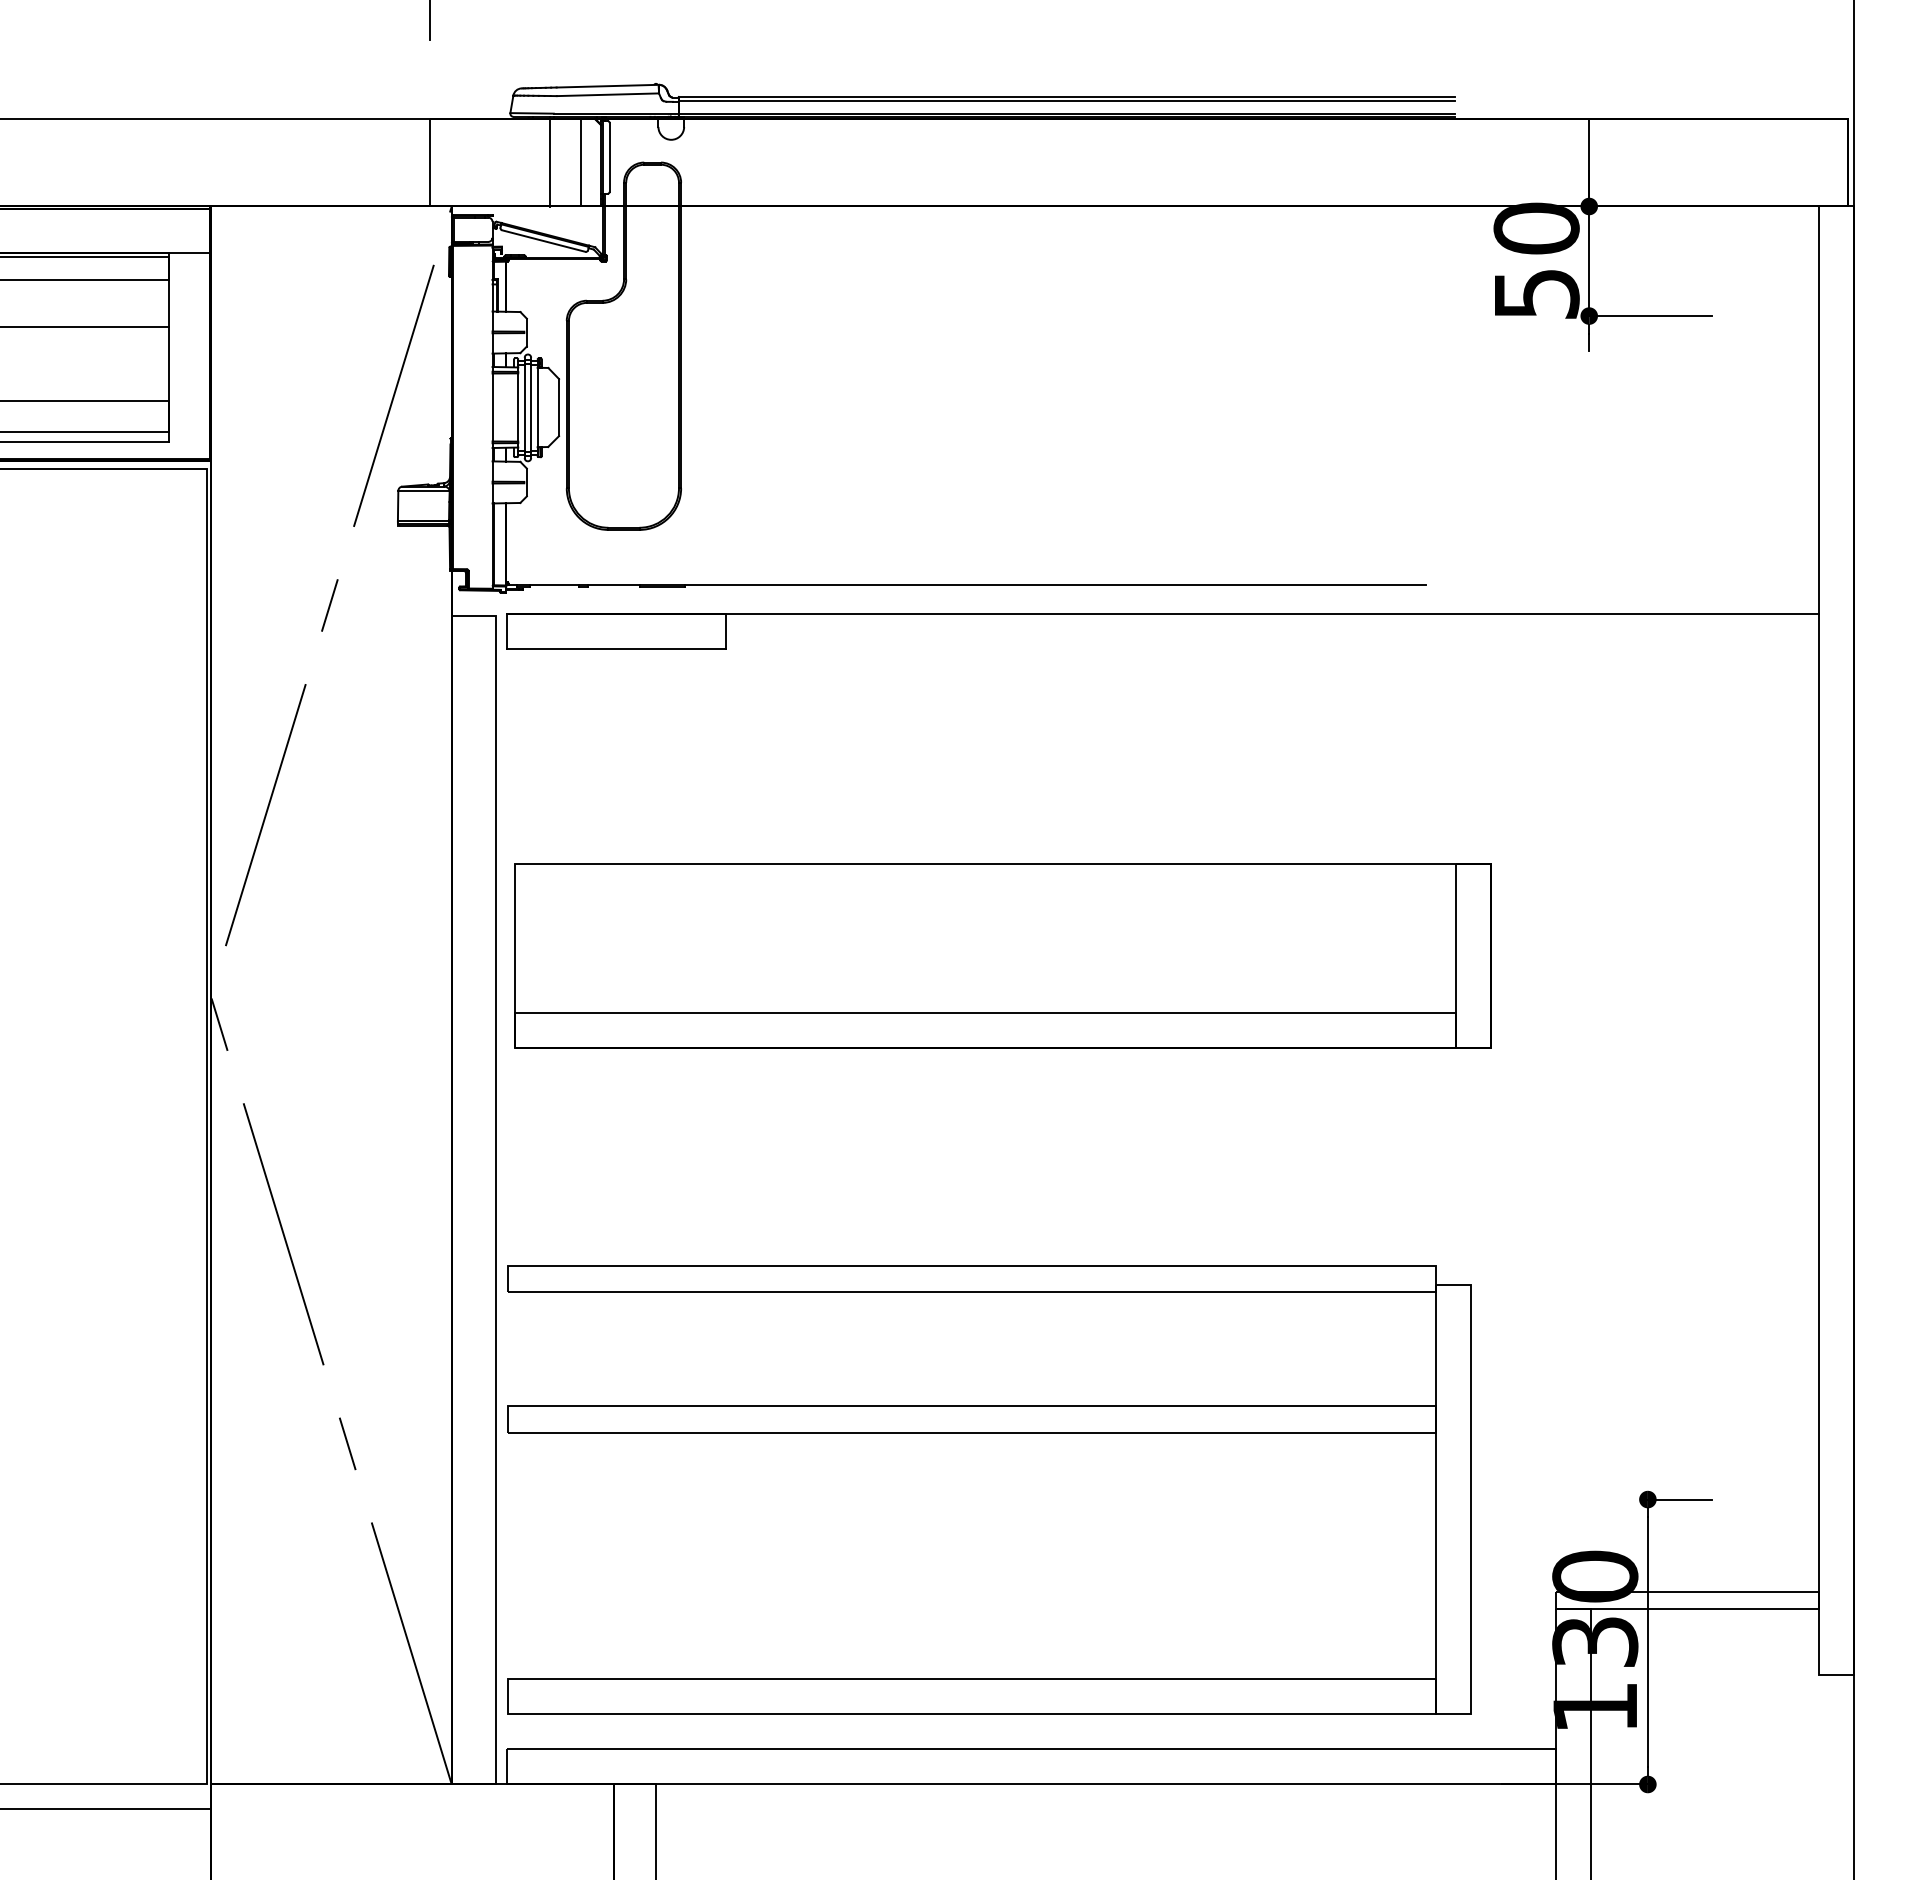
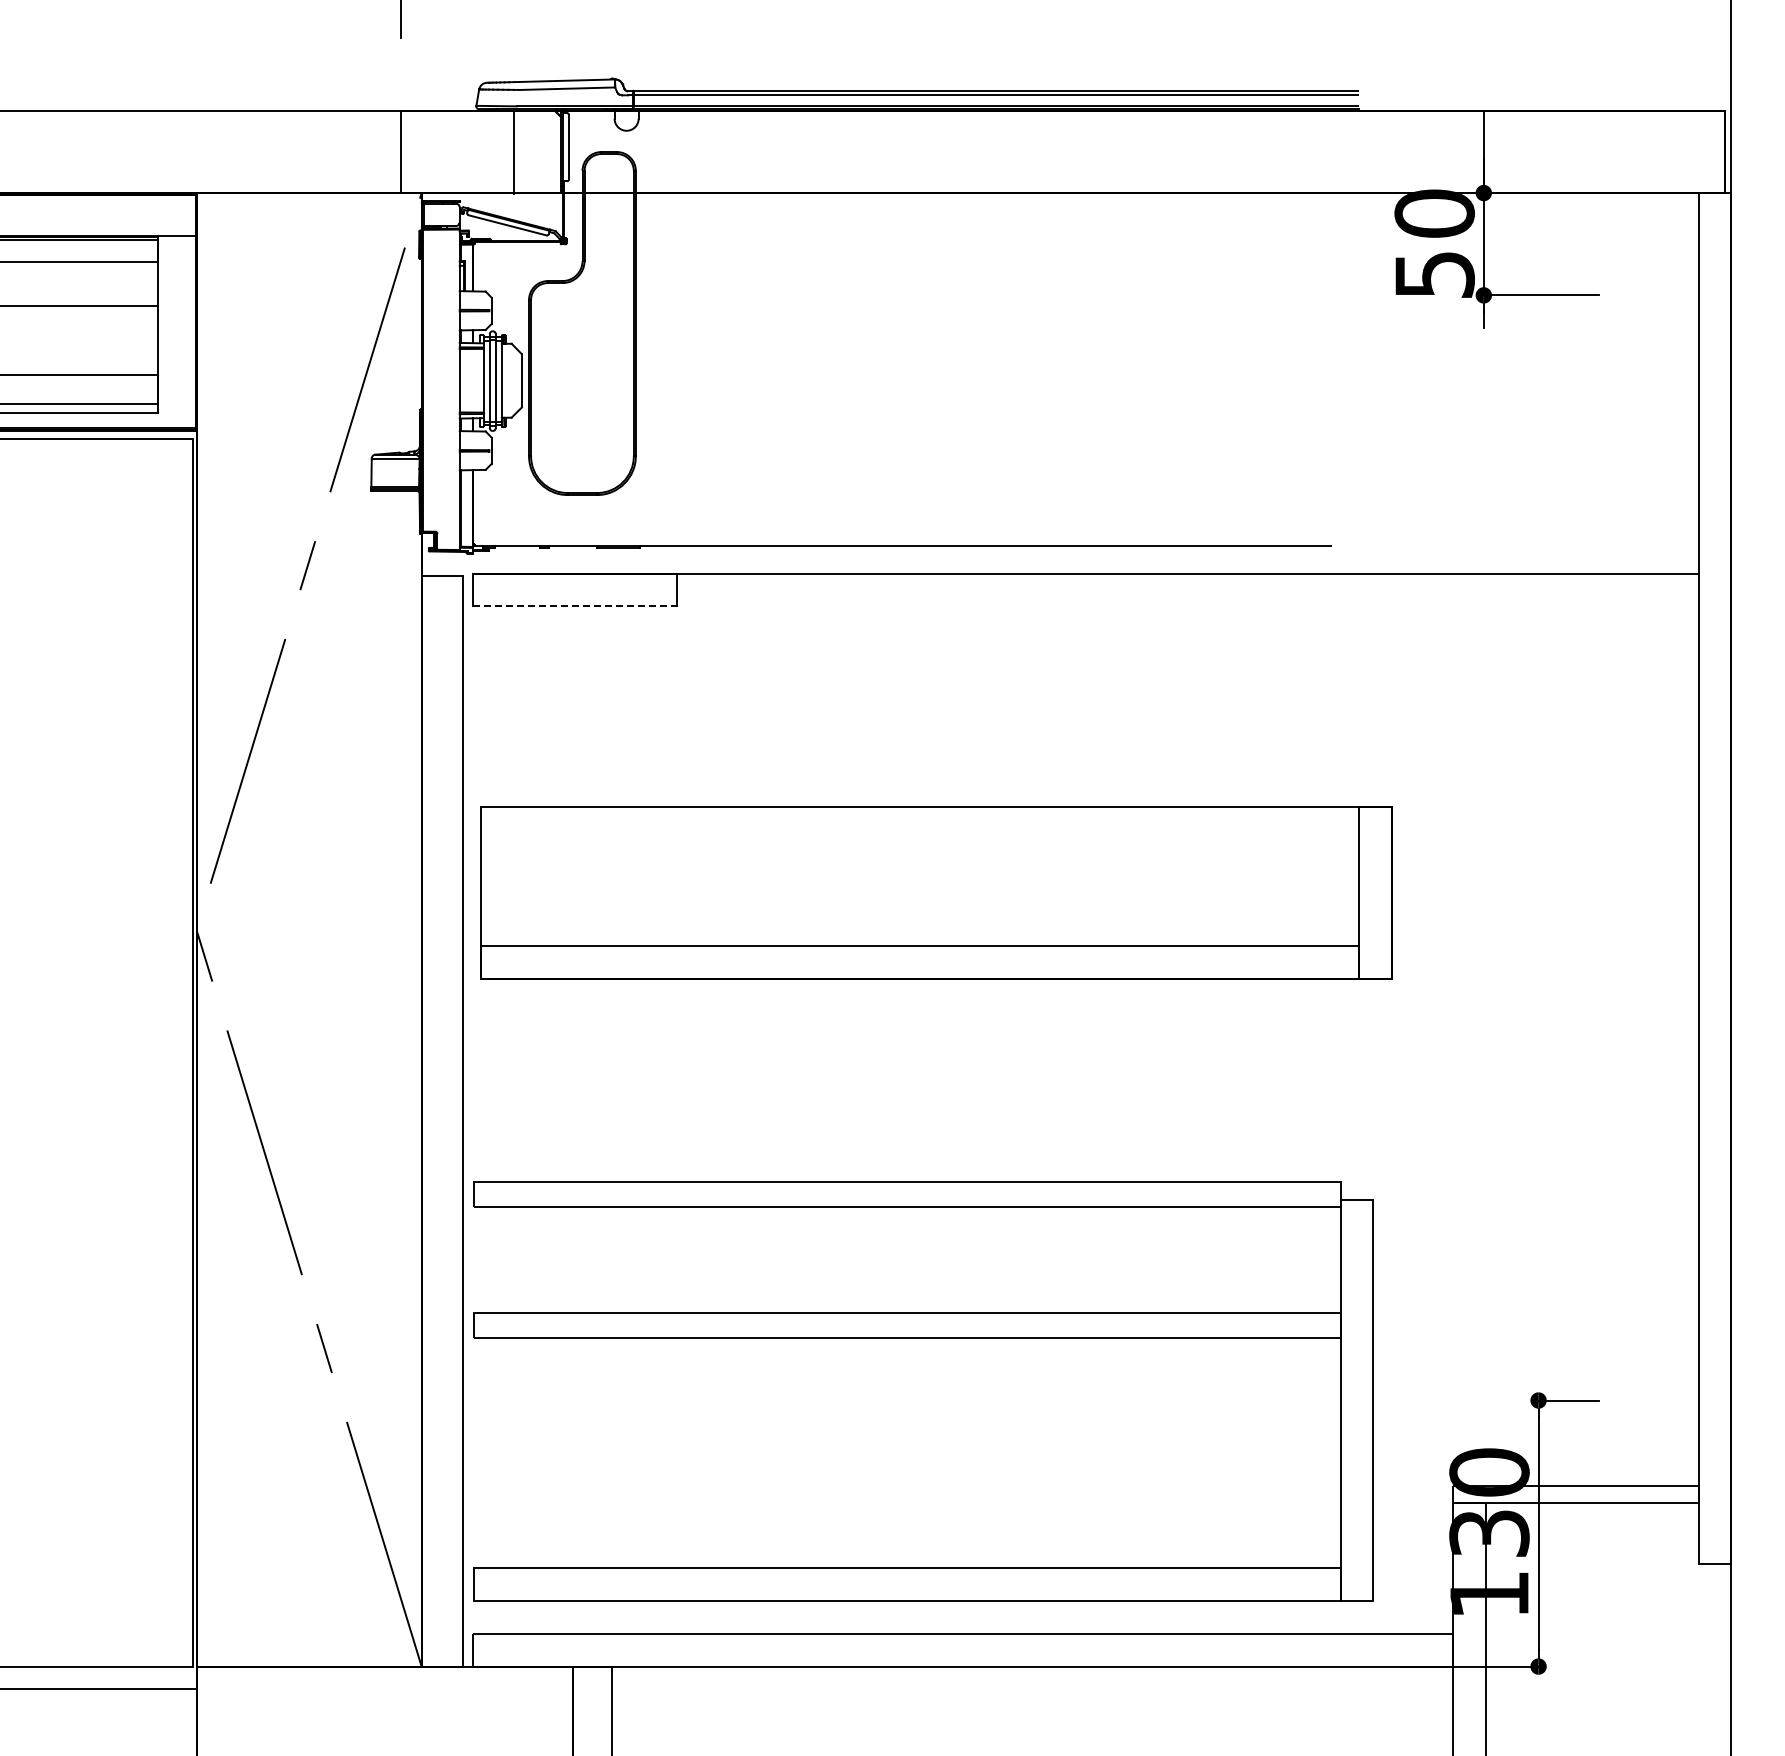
line: (581, 163) -> (542, 152), removed
line: (616, 649) -> (575, 606), solid -> dashed

